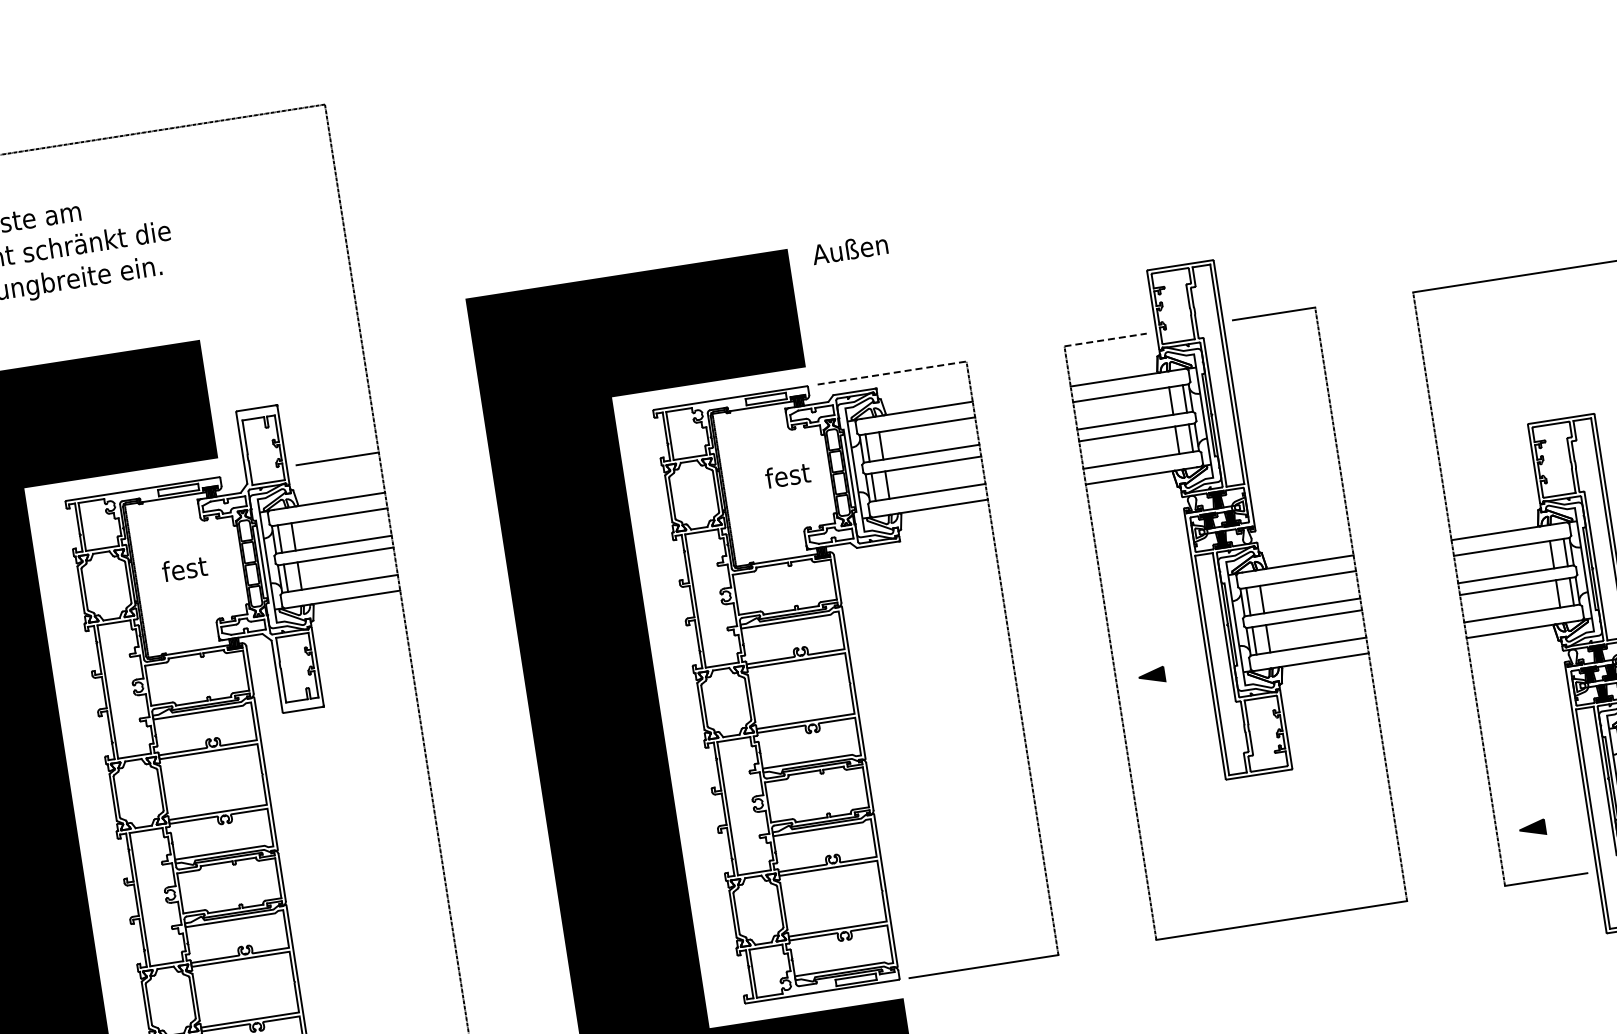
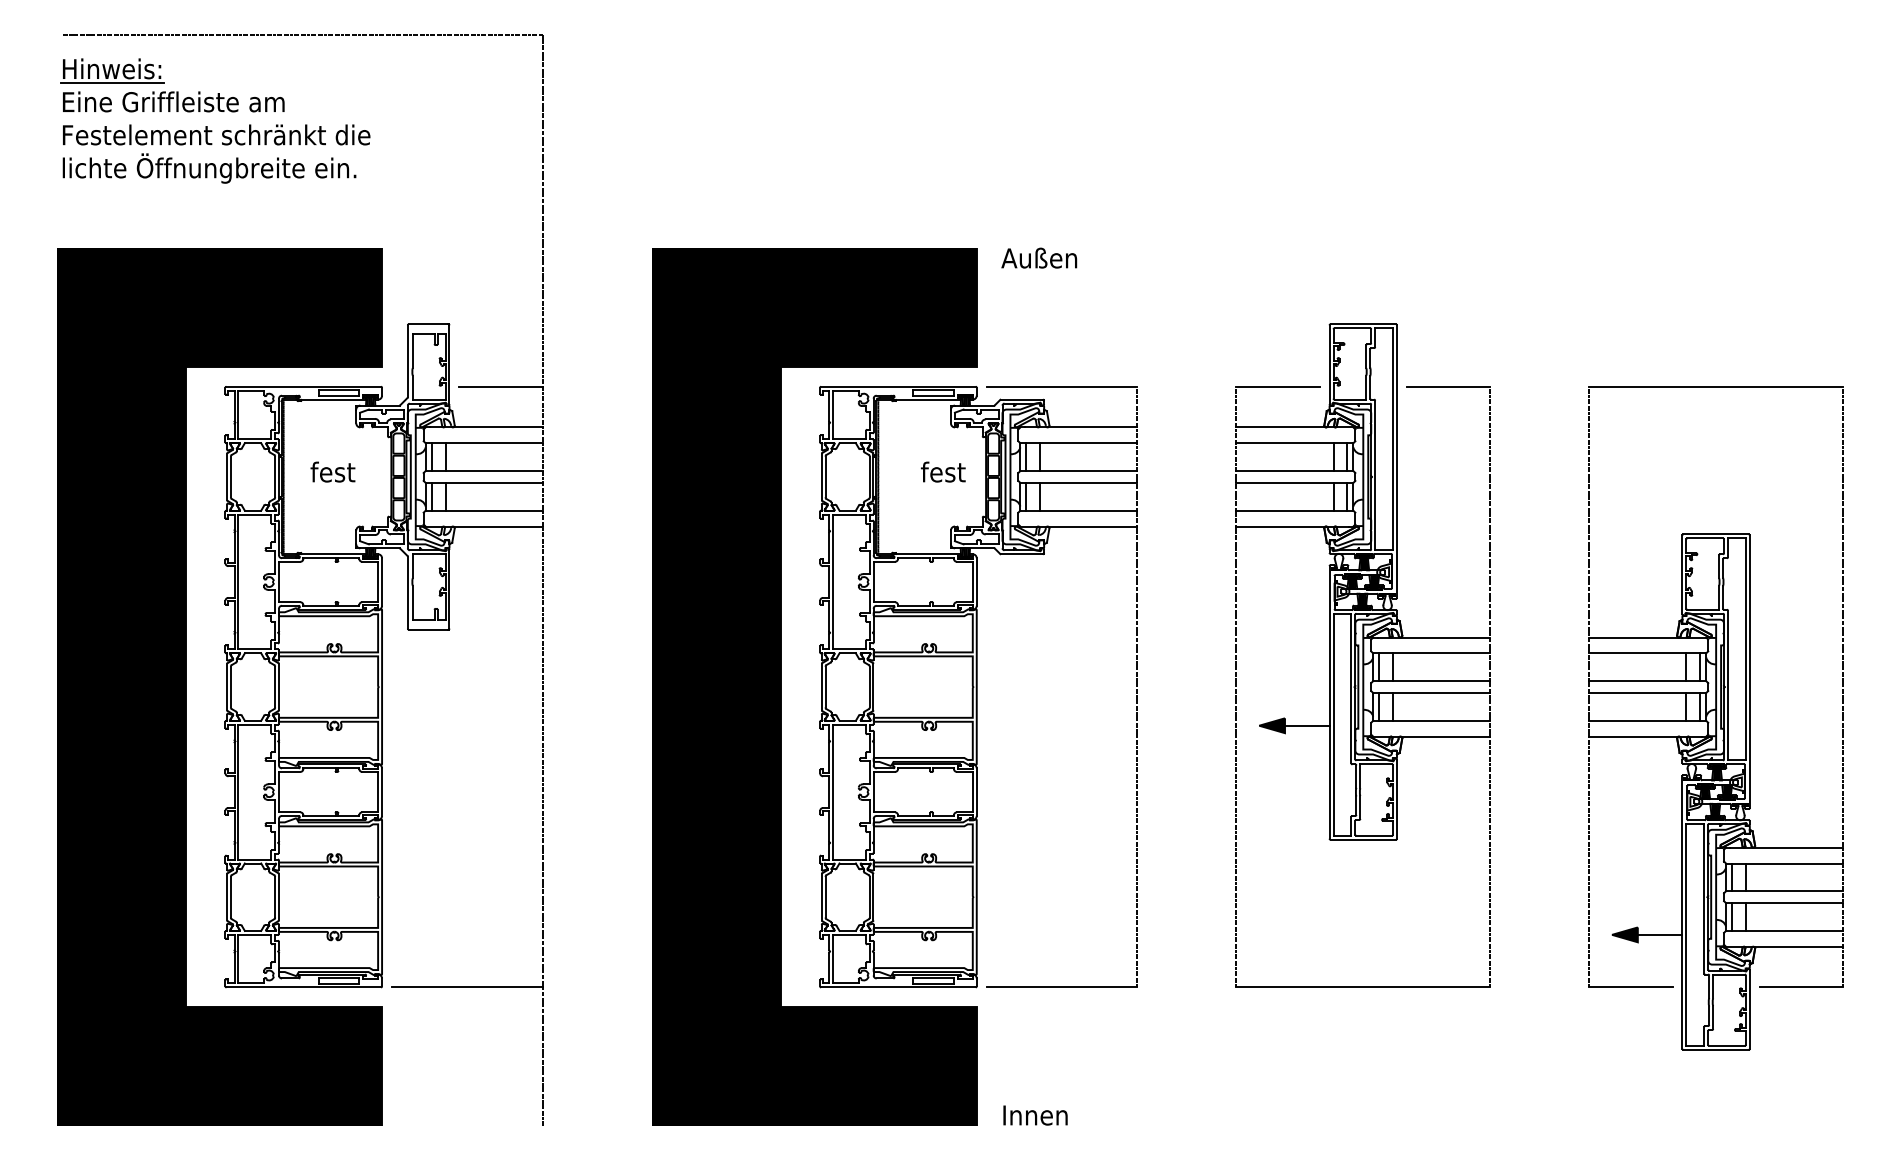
line: (1106, 339) -> (1278, 386), dashed -> solid
line: (892, 372) -> (1062, 386), dashed -> solid
line: (1185, 670) -> (1306, 725), added
line: (1566, 822) -> (1659, 934), added

